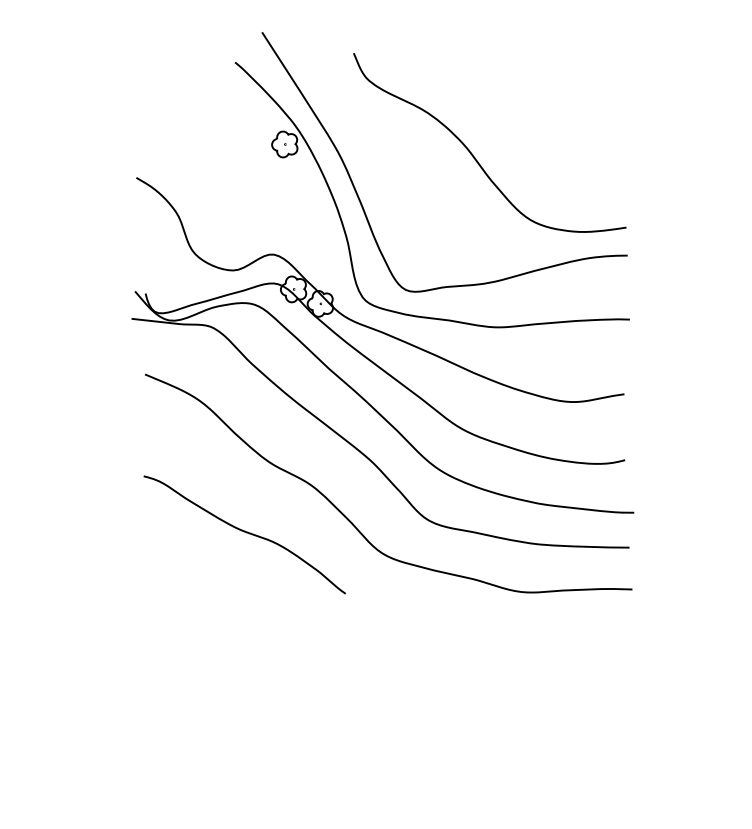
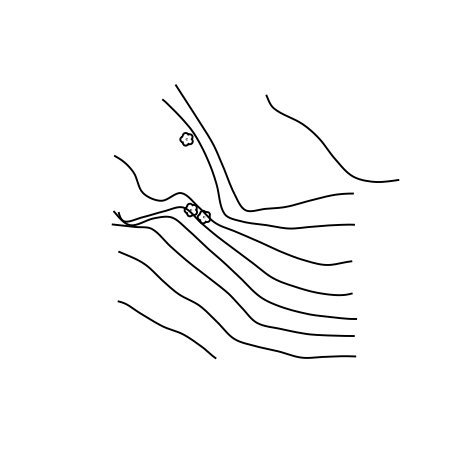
curve: (475, 155) -> (325, 144), moved

